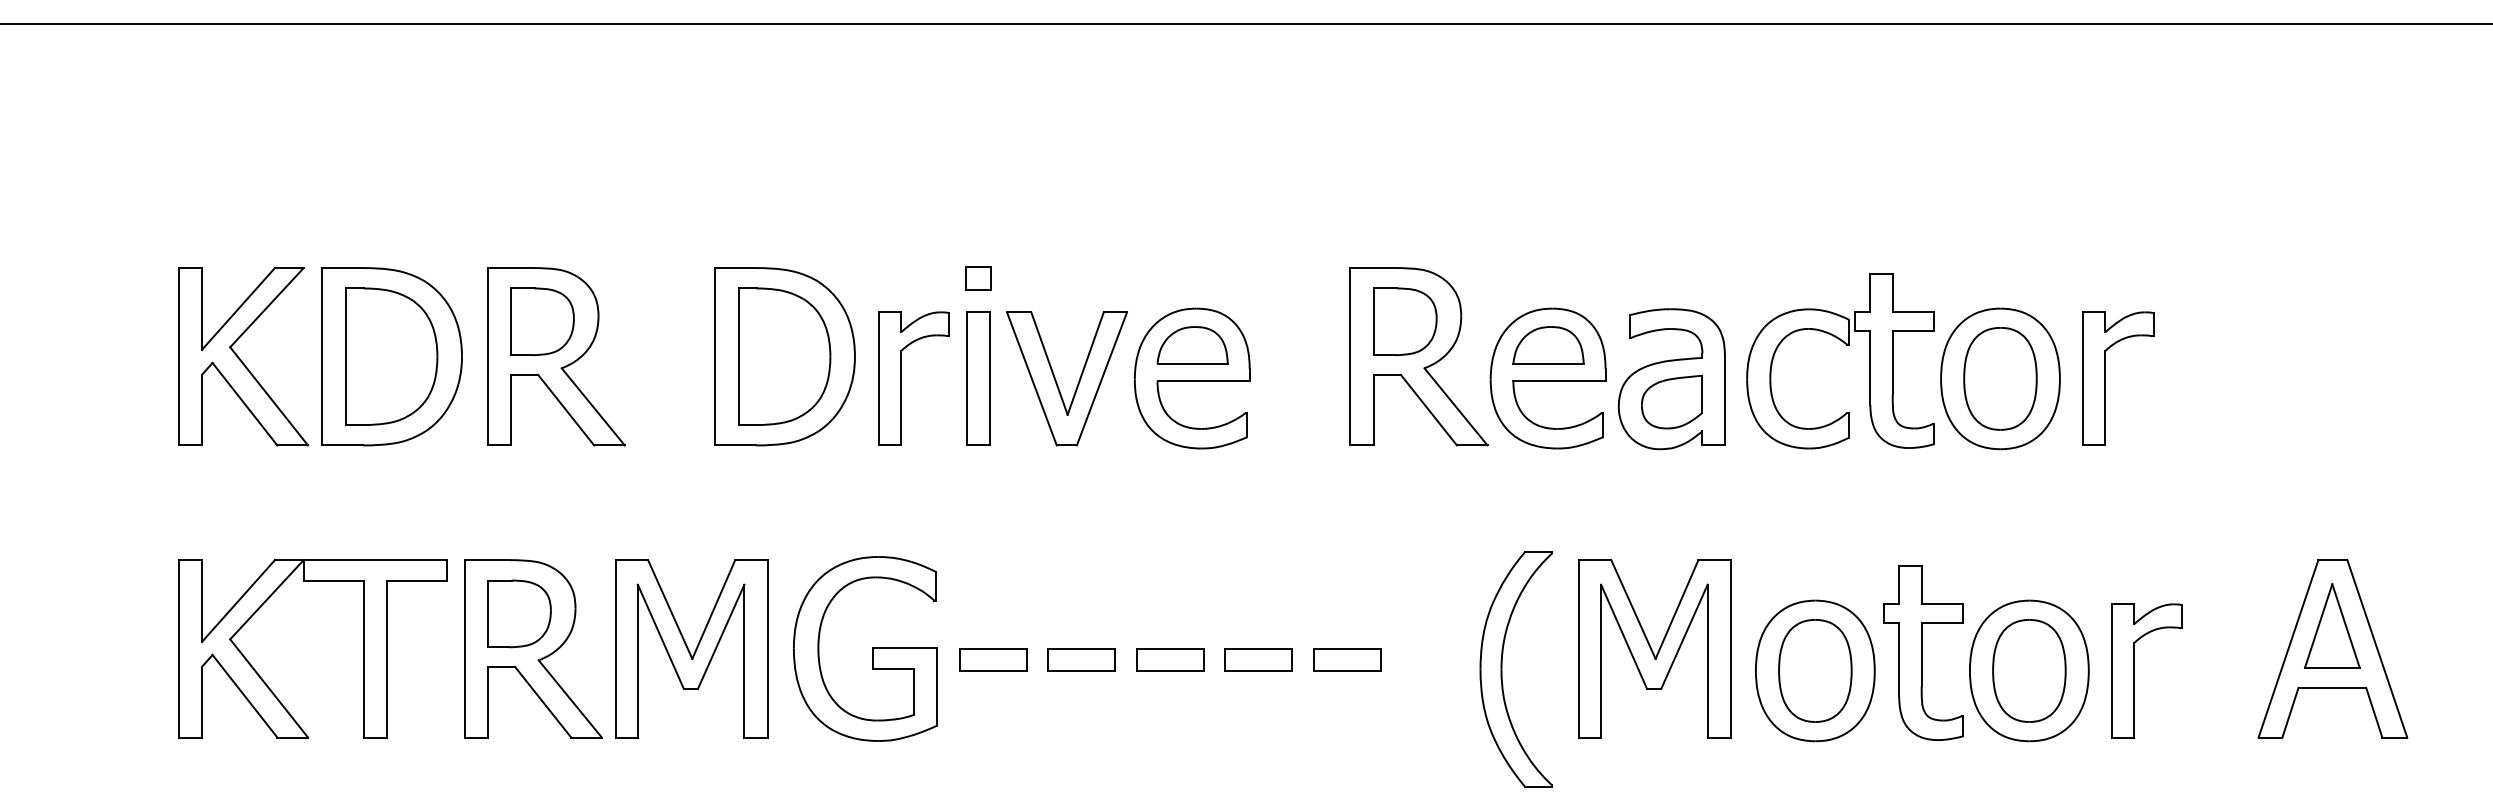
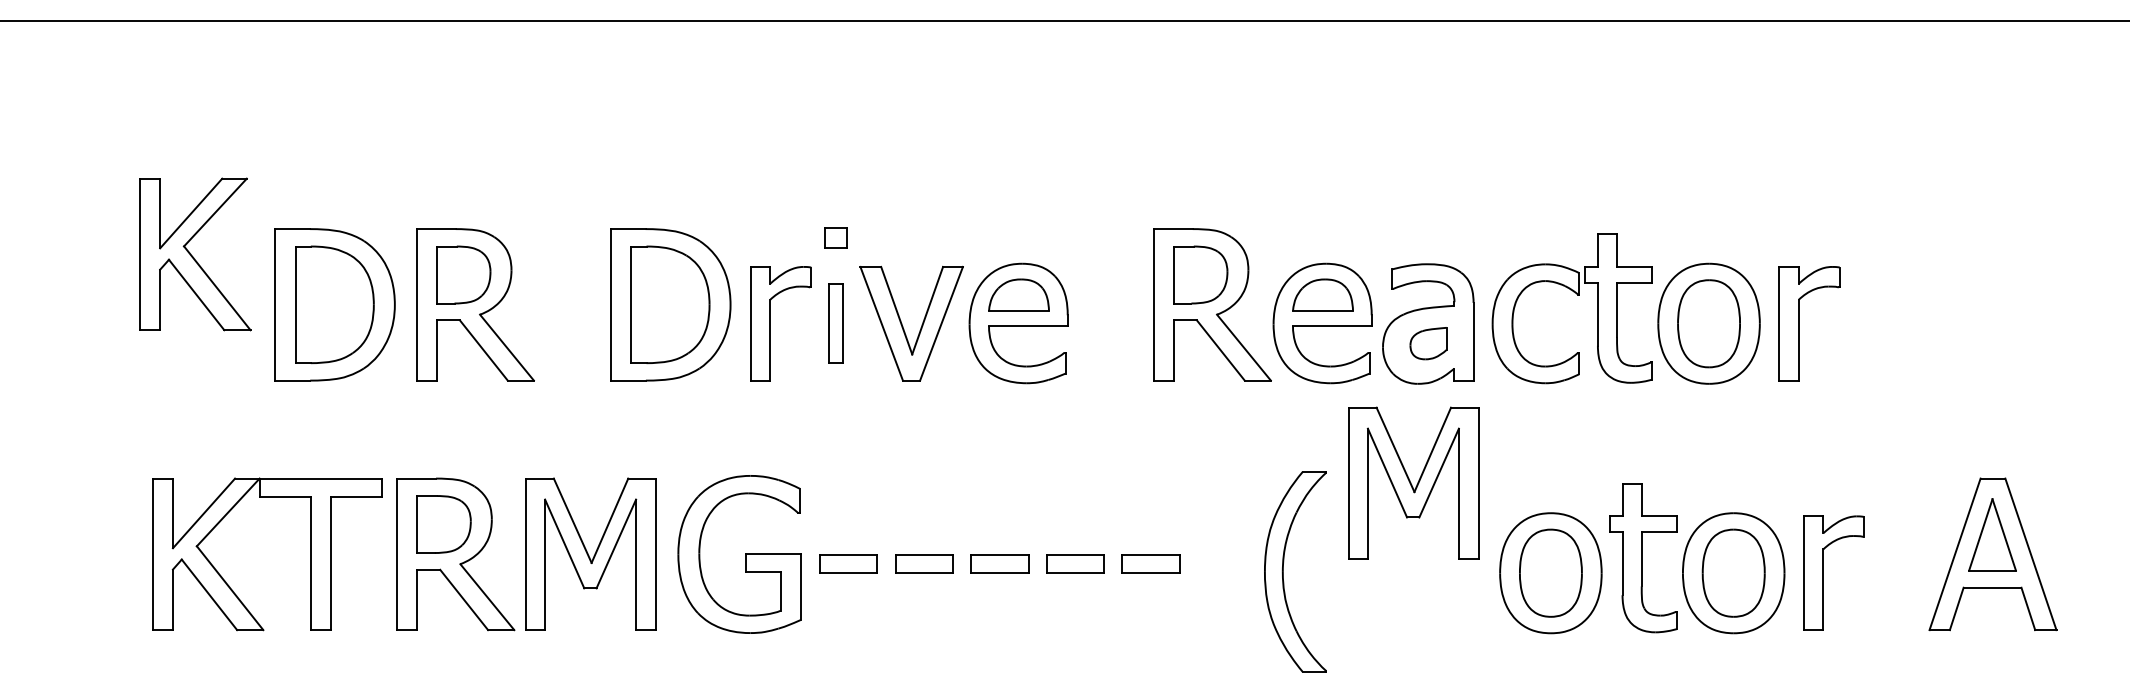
part: (243, 356) -> (195, 254), moved
part: (978, 378) -> (836, 323), size x0.7
part: (1671, 401) -> (1428, 343), size x0.7
part: (1654, 648) -> (1413, 483), moved

